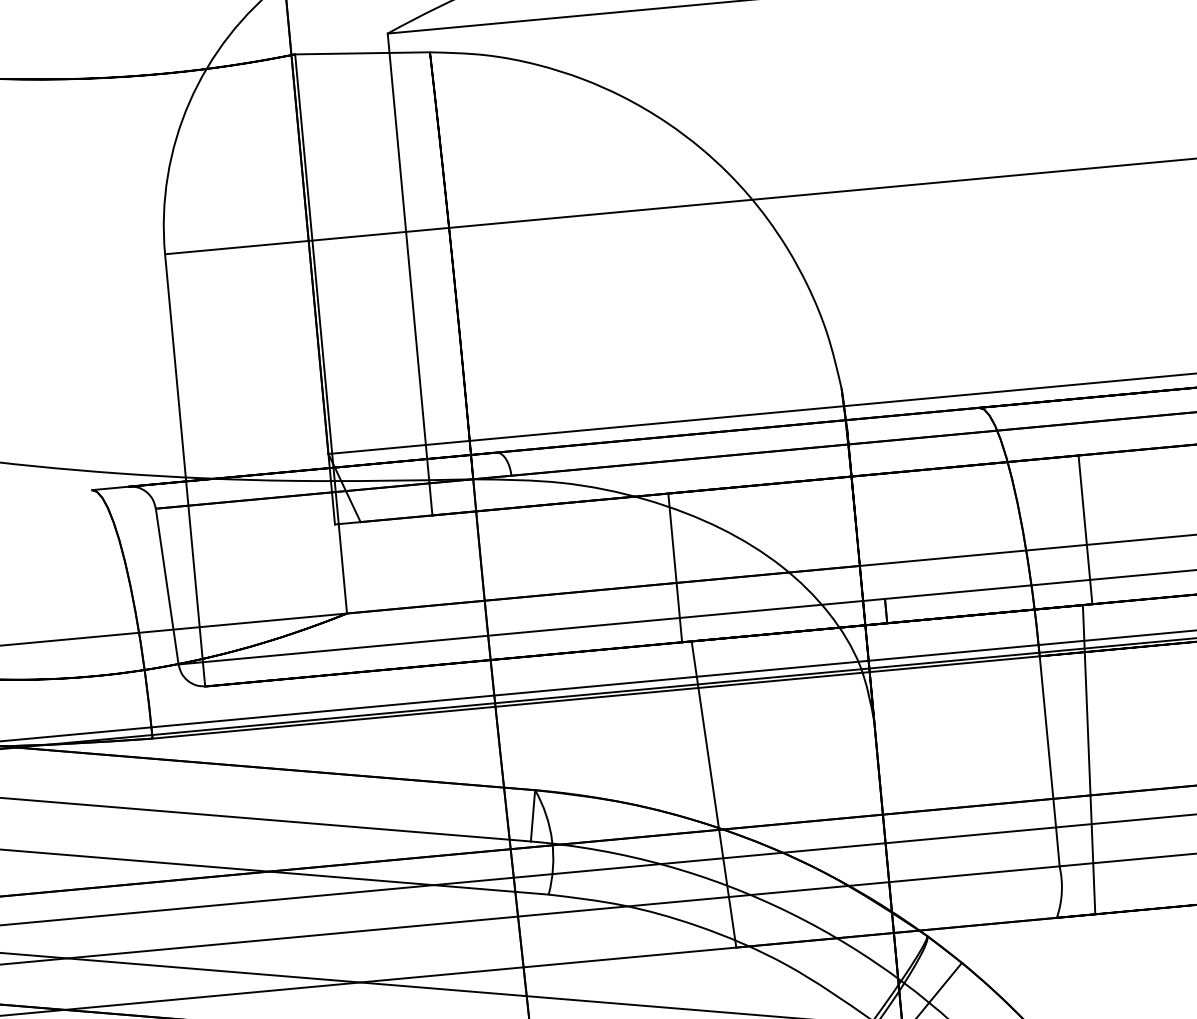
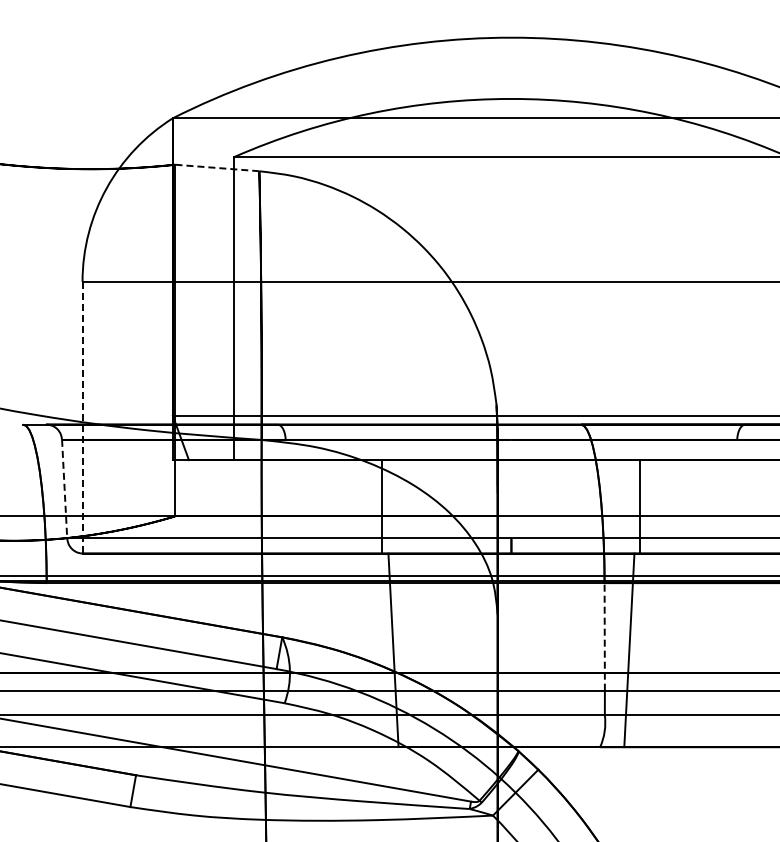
line: (361, 52) -> (216, 167), solid -> dashed
line: (185, 470) -> (82, 417), solid -> dashed
line: (167, 587) -> (64, 489), solid -> dashed
line: (1047, 741) -> (604, 636), solid -> dashed

